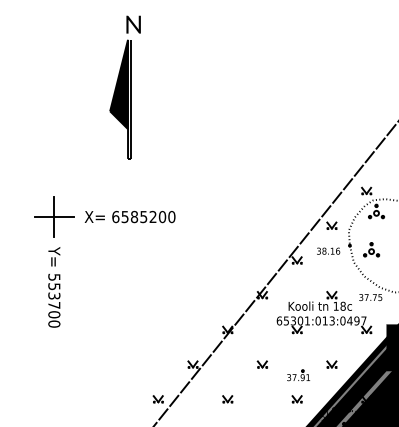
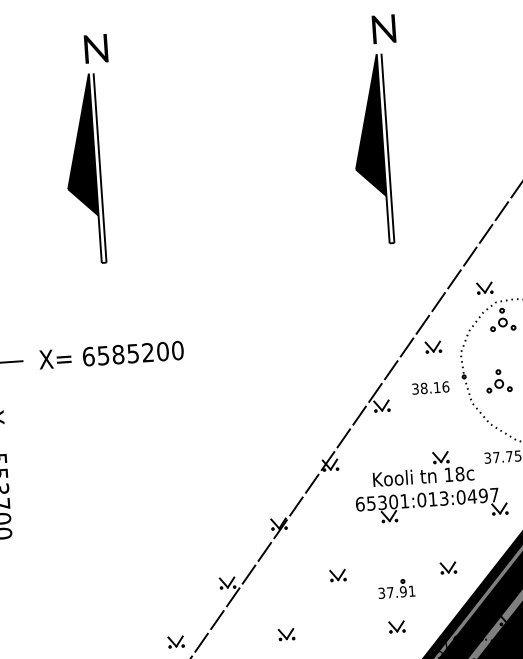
part: (305, 87) -> (376, 130), added

